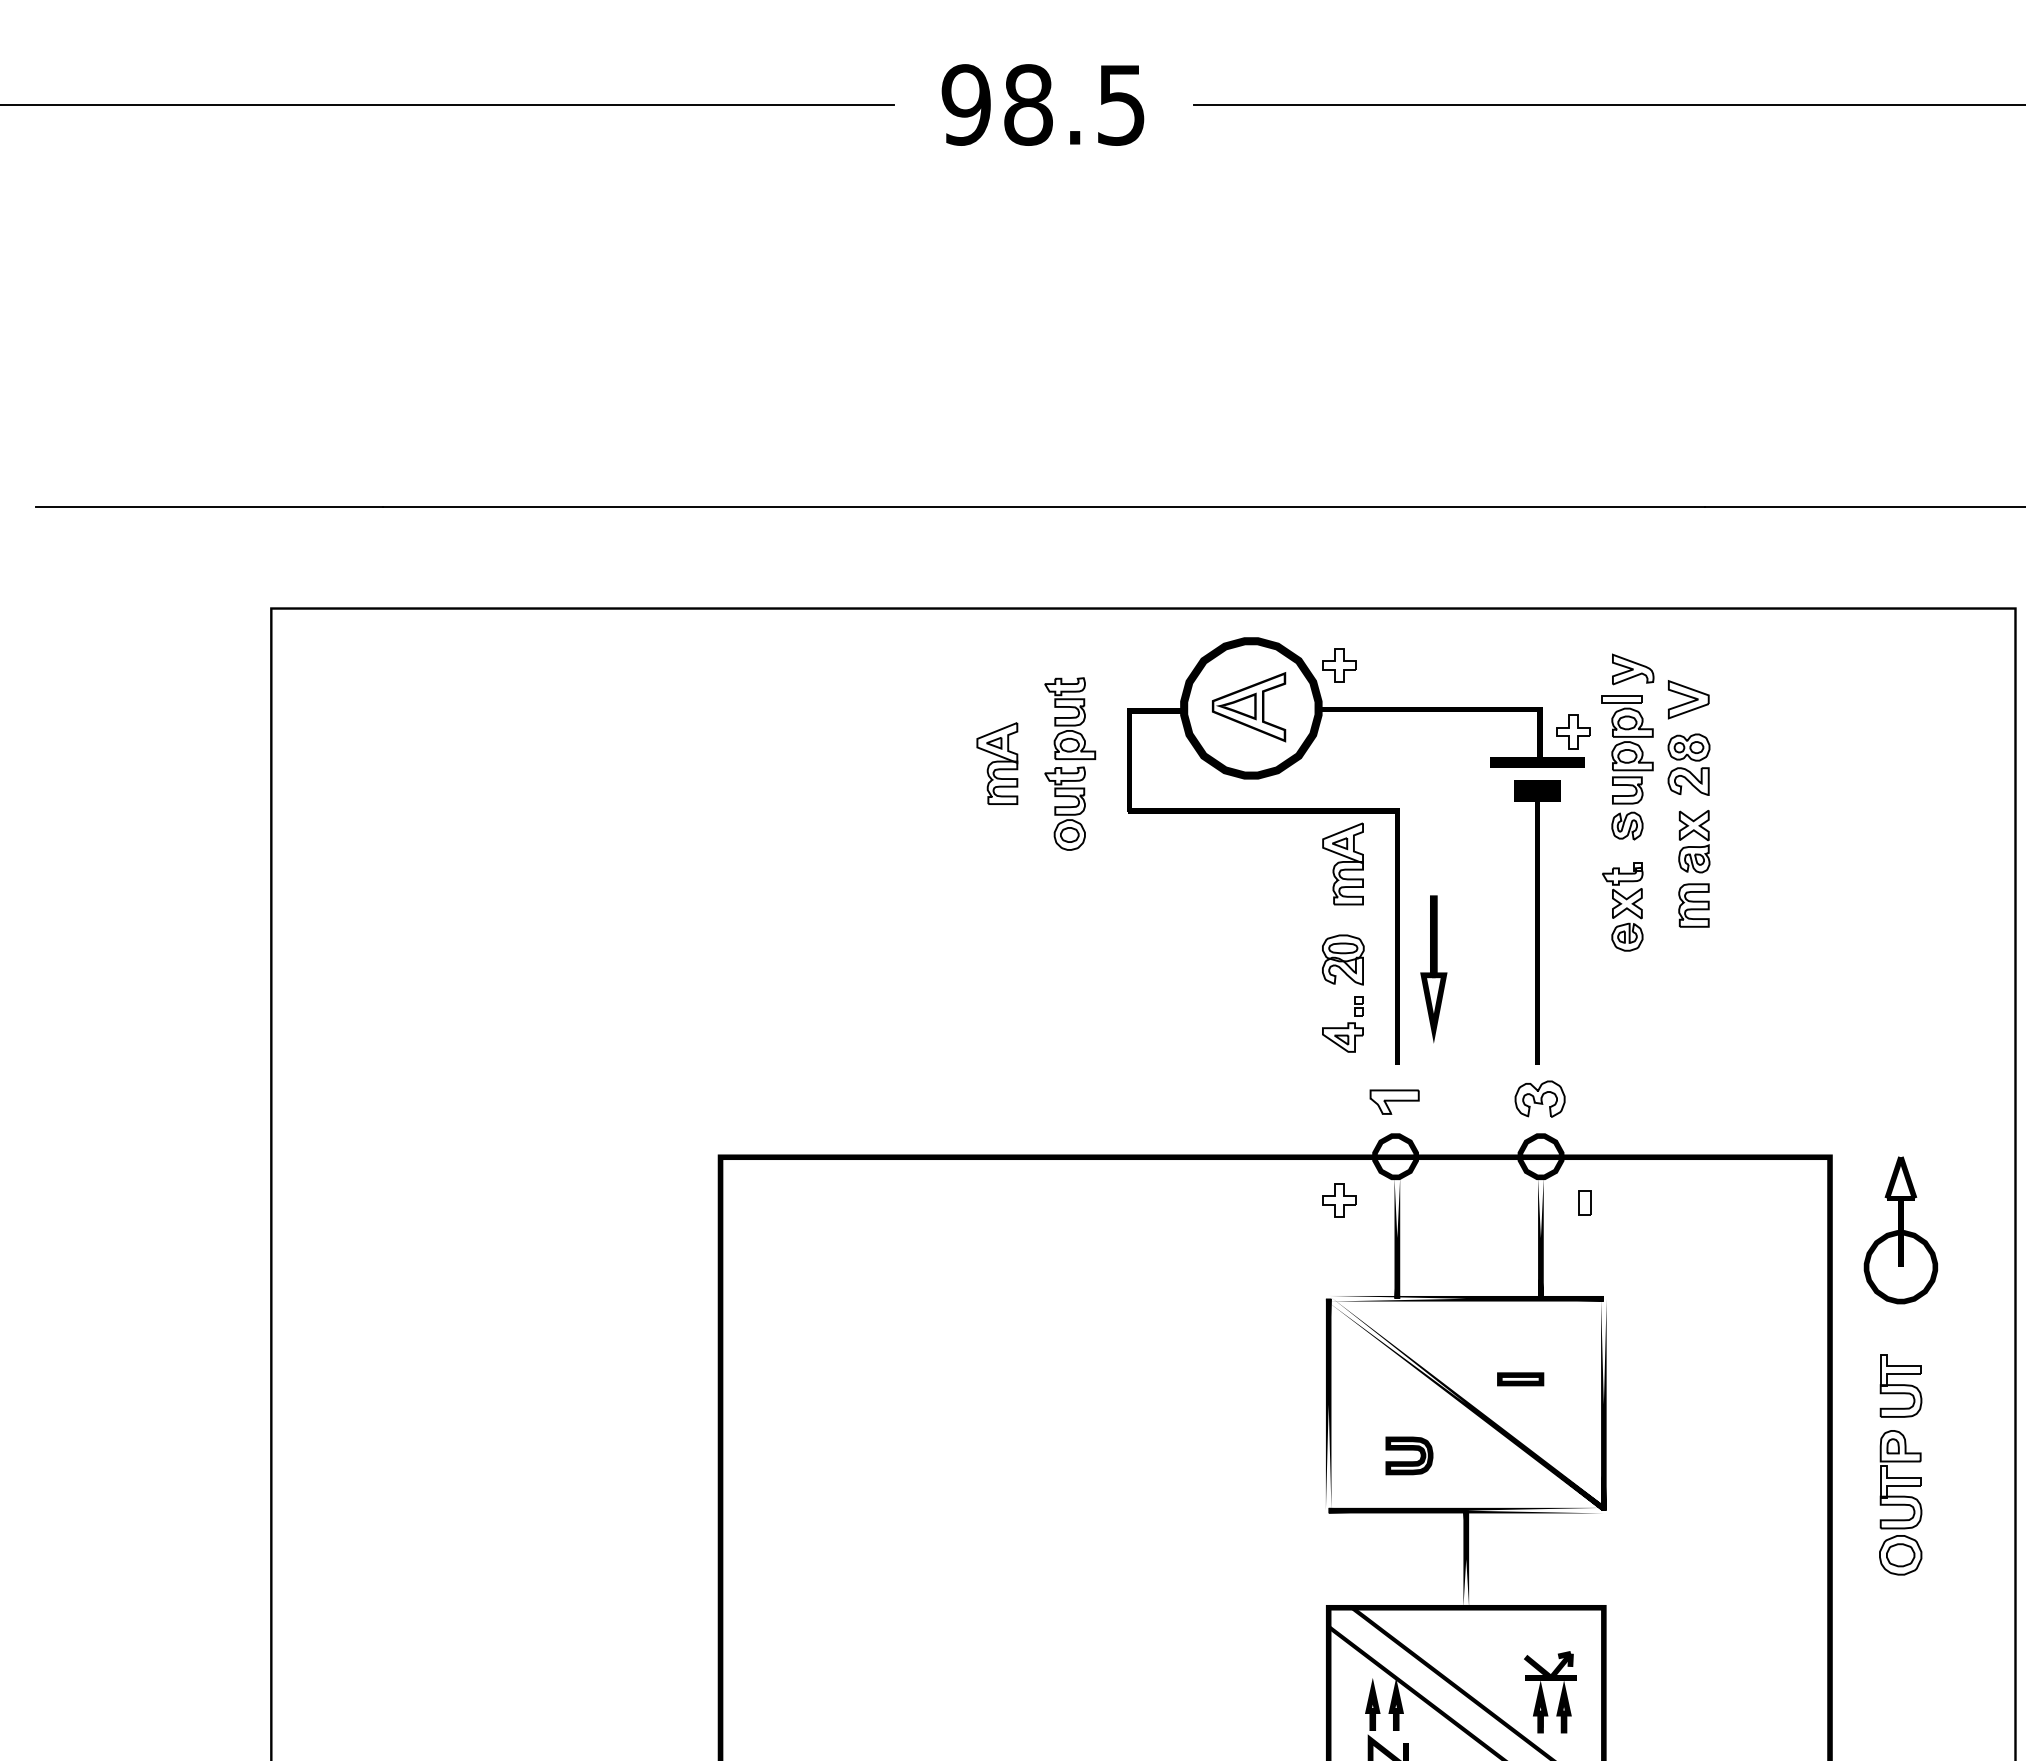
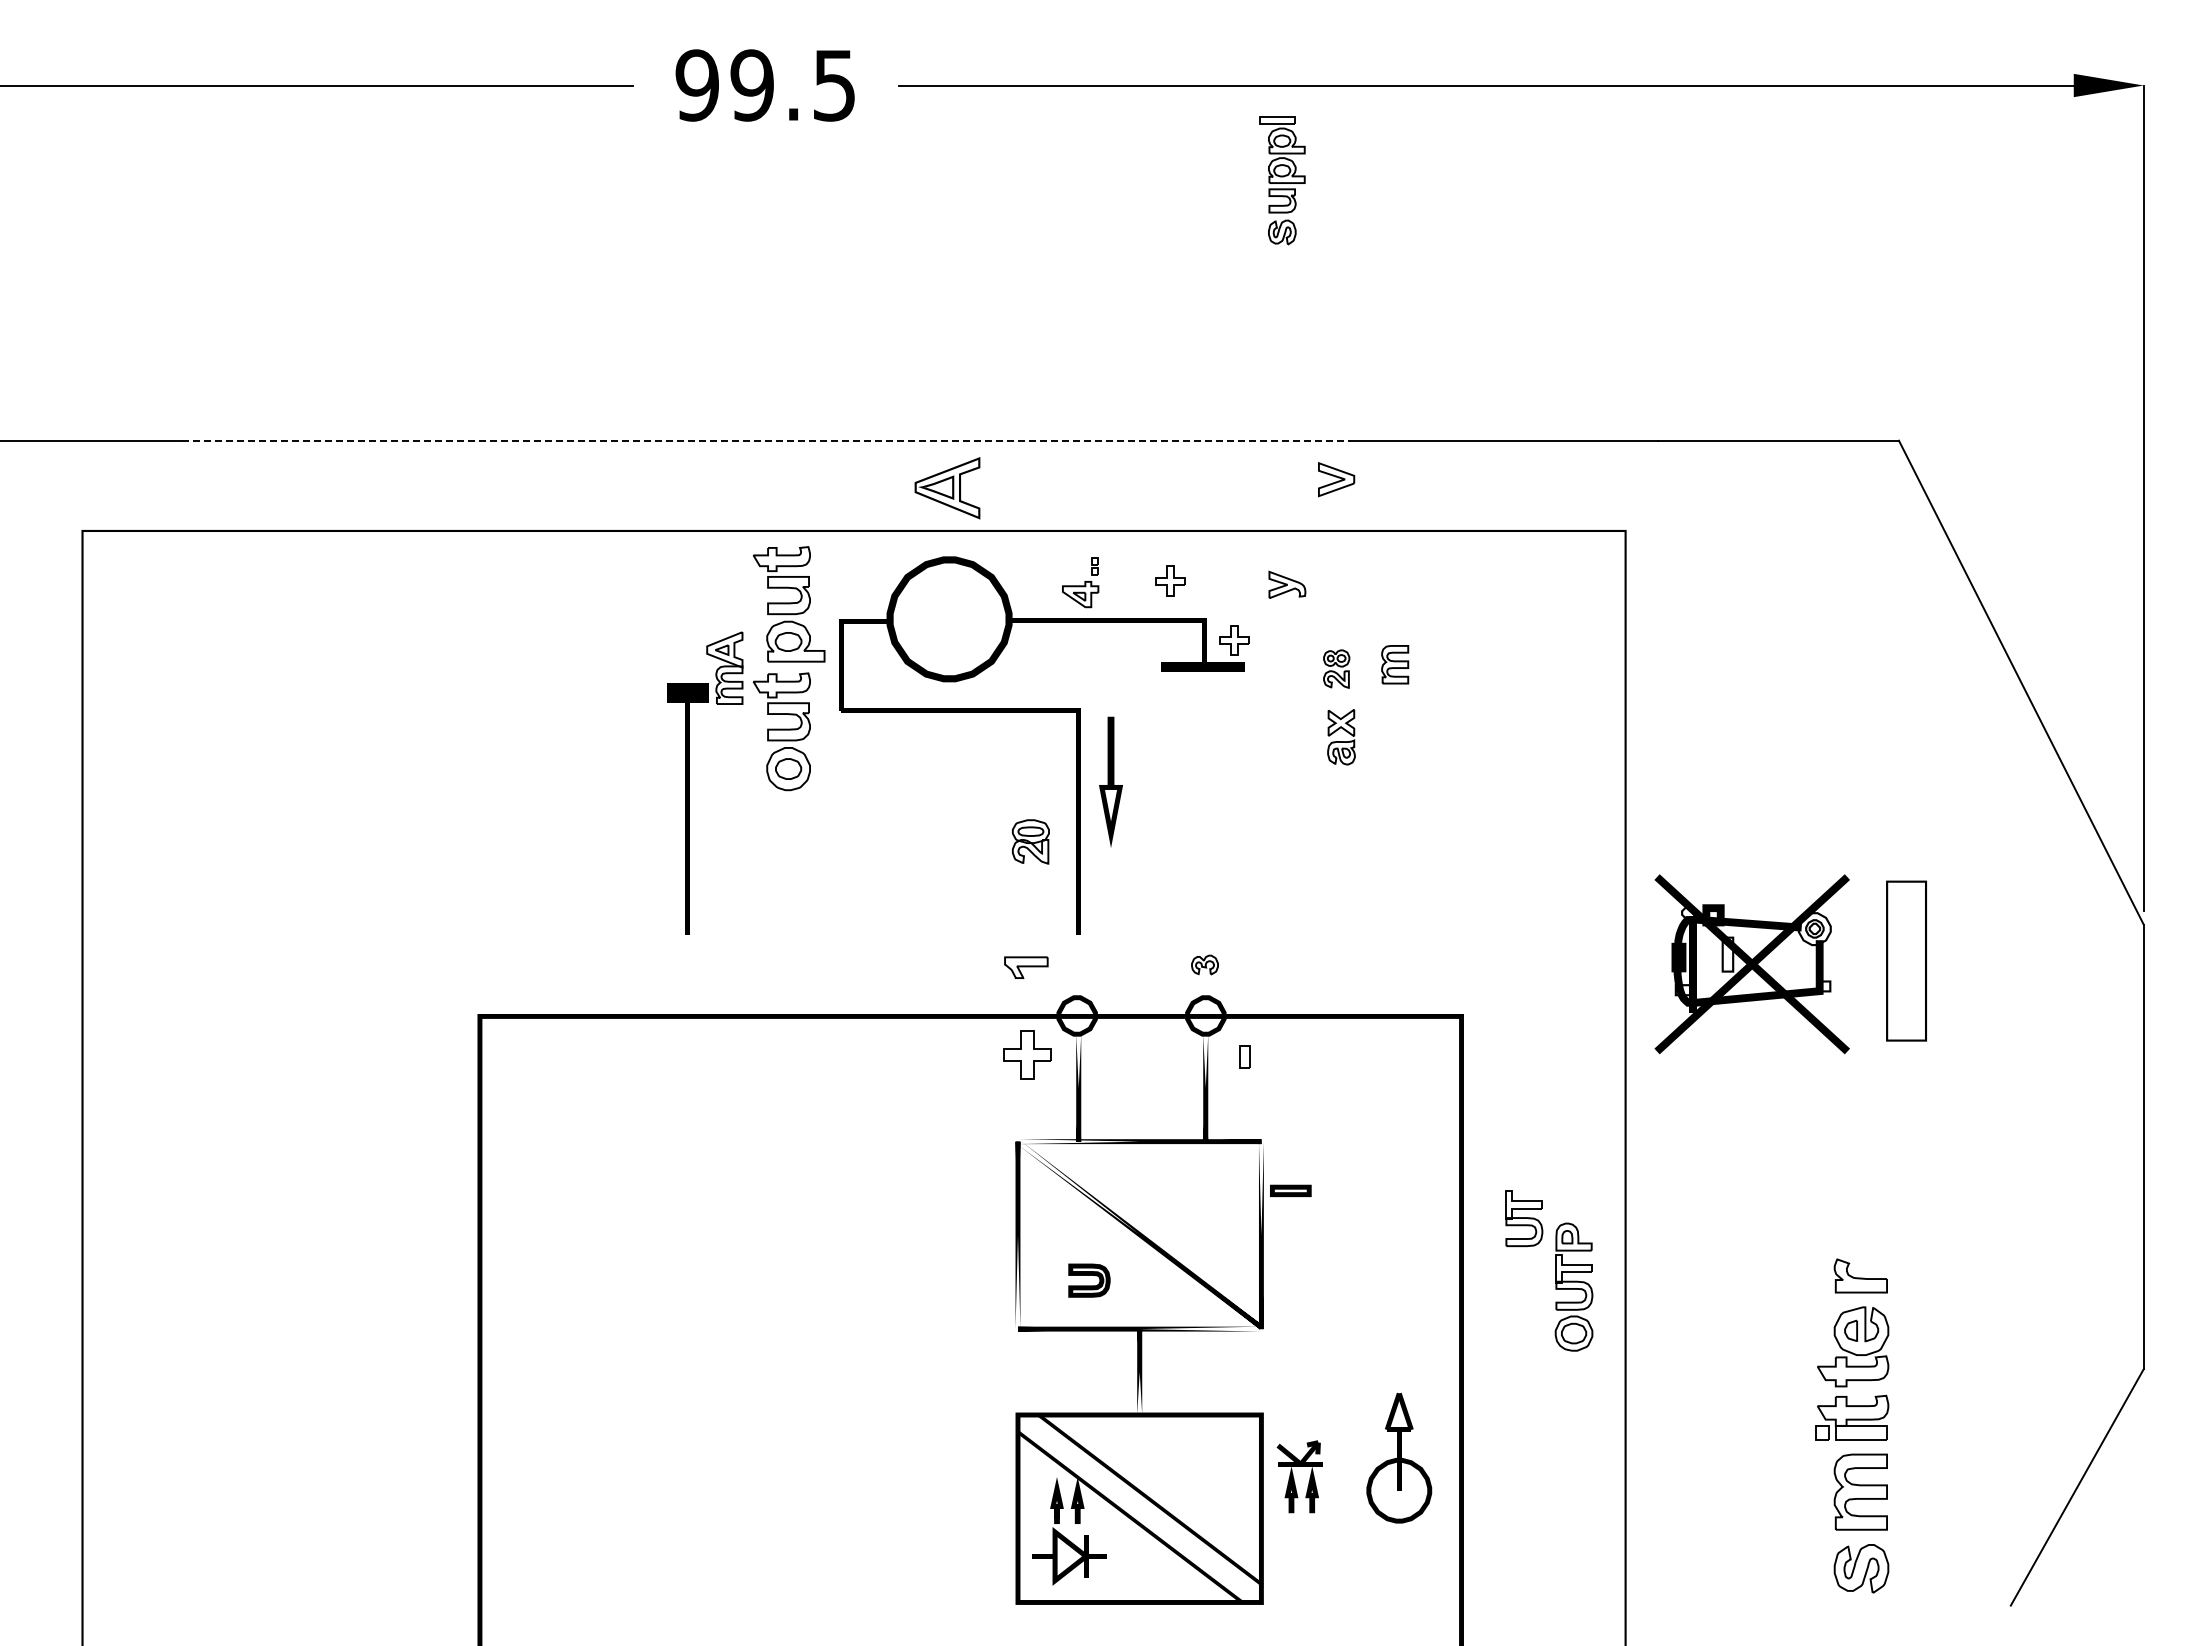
text: (1028, 105) -> (752, 85), 98.5 -> 99.5
line: (1044, 506) -> (766, 440), solid -> dashed
part: (1339, 664) -> (1170, 580), moved
part: (1688, 699) -> (1336, 479), moved
part: (1249, 707) -> (947, 488), moved
part: (1070, 763) -> (789, 668), size x1.6
part: (1688, 763) -> (1336, 668), size x0.7
part: (1627, 767) -> (1282, 180), moved
part: (1342, 863) -> (1030, 756), removed
part: (1694, 905) -> (1395, 664), moved
part: (1622, 906) -> (1277, 794), removed
part: (1537, 922) -> (687, 808), moved
part: (1433, 968) -> (1110, 781), moved
part: (1342, 1023) -> (1080, 582), moved
part: (1539, 1098) -> (1204, 964), size x0.6
part: (1394, 1101) -> (1026, 967), moved
part: (1339, 1200) -> (1027, 1054), size x1.6
part: (1901, 1229) -> (1399, 1457), moved
part: (1520, 1378) -> (1290, 1190), moved
part: (1900, 1502) -> (1573, 1286), moved
part: (1549, 1691) -> (1299, 1476), moved

